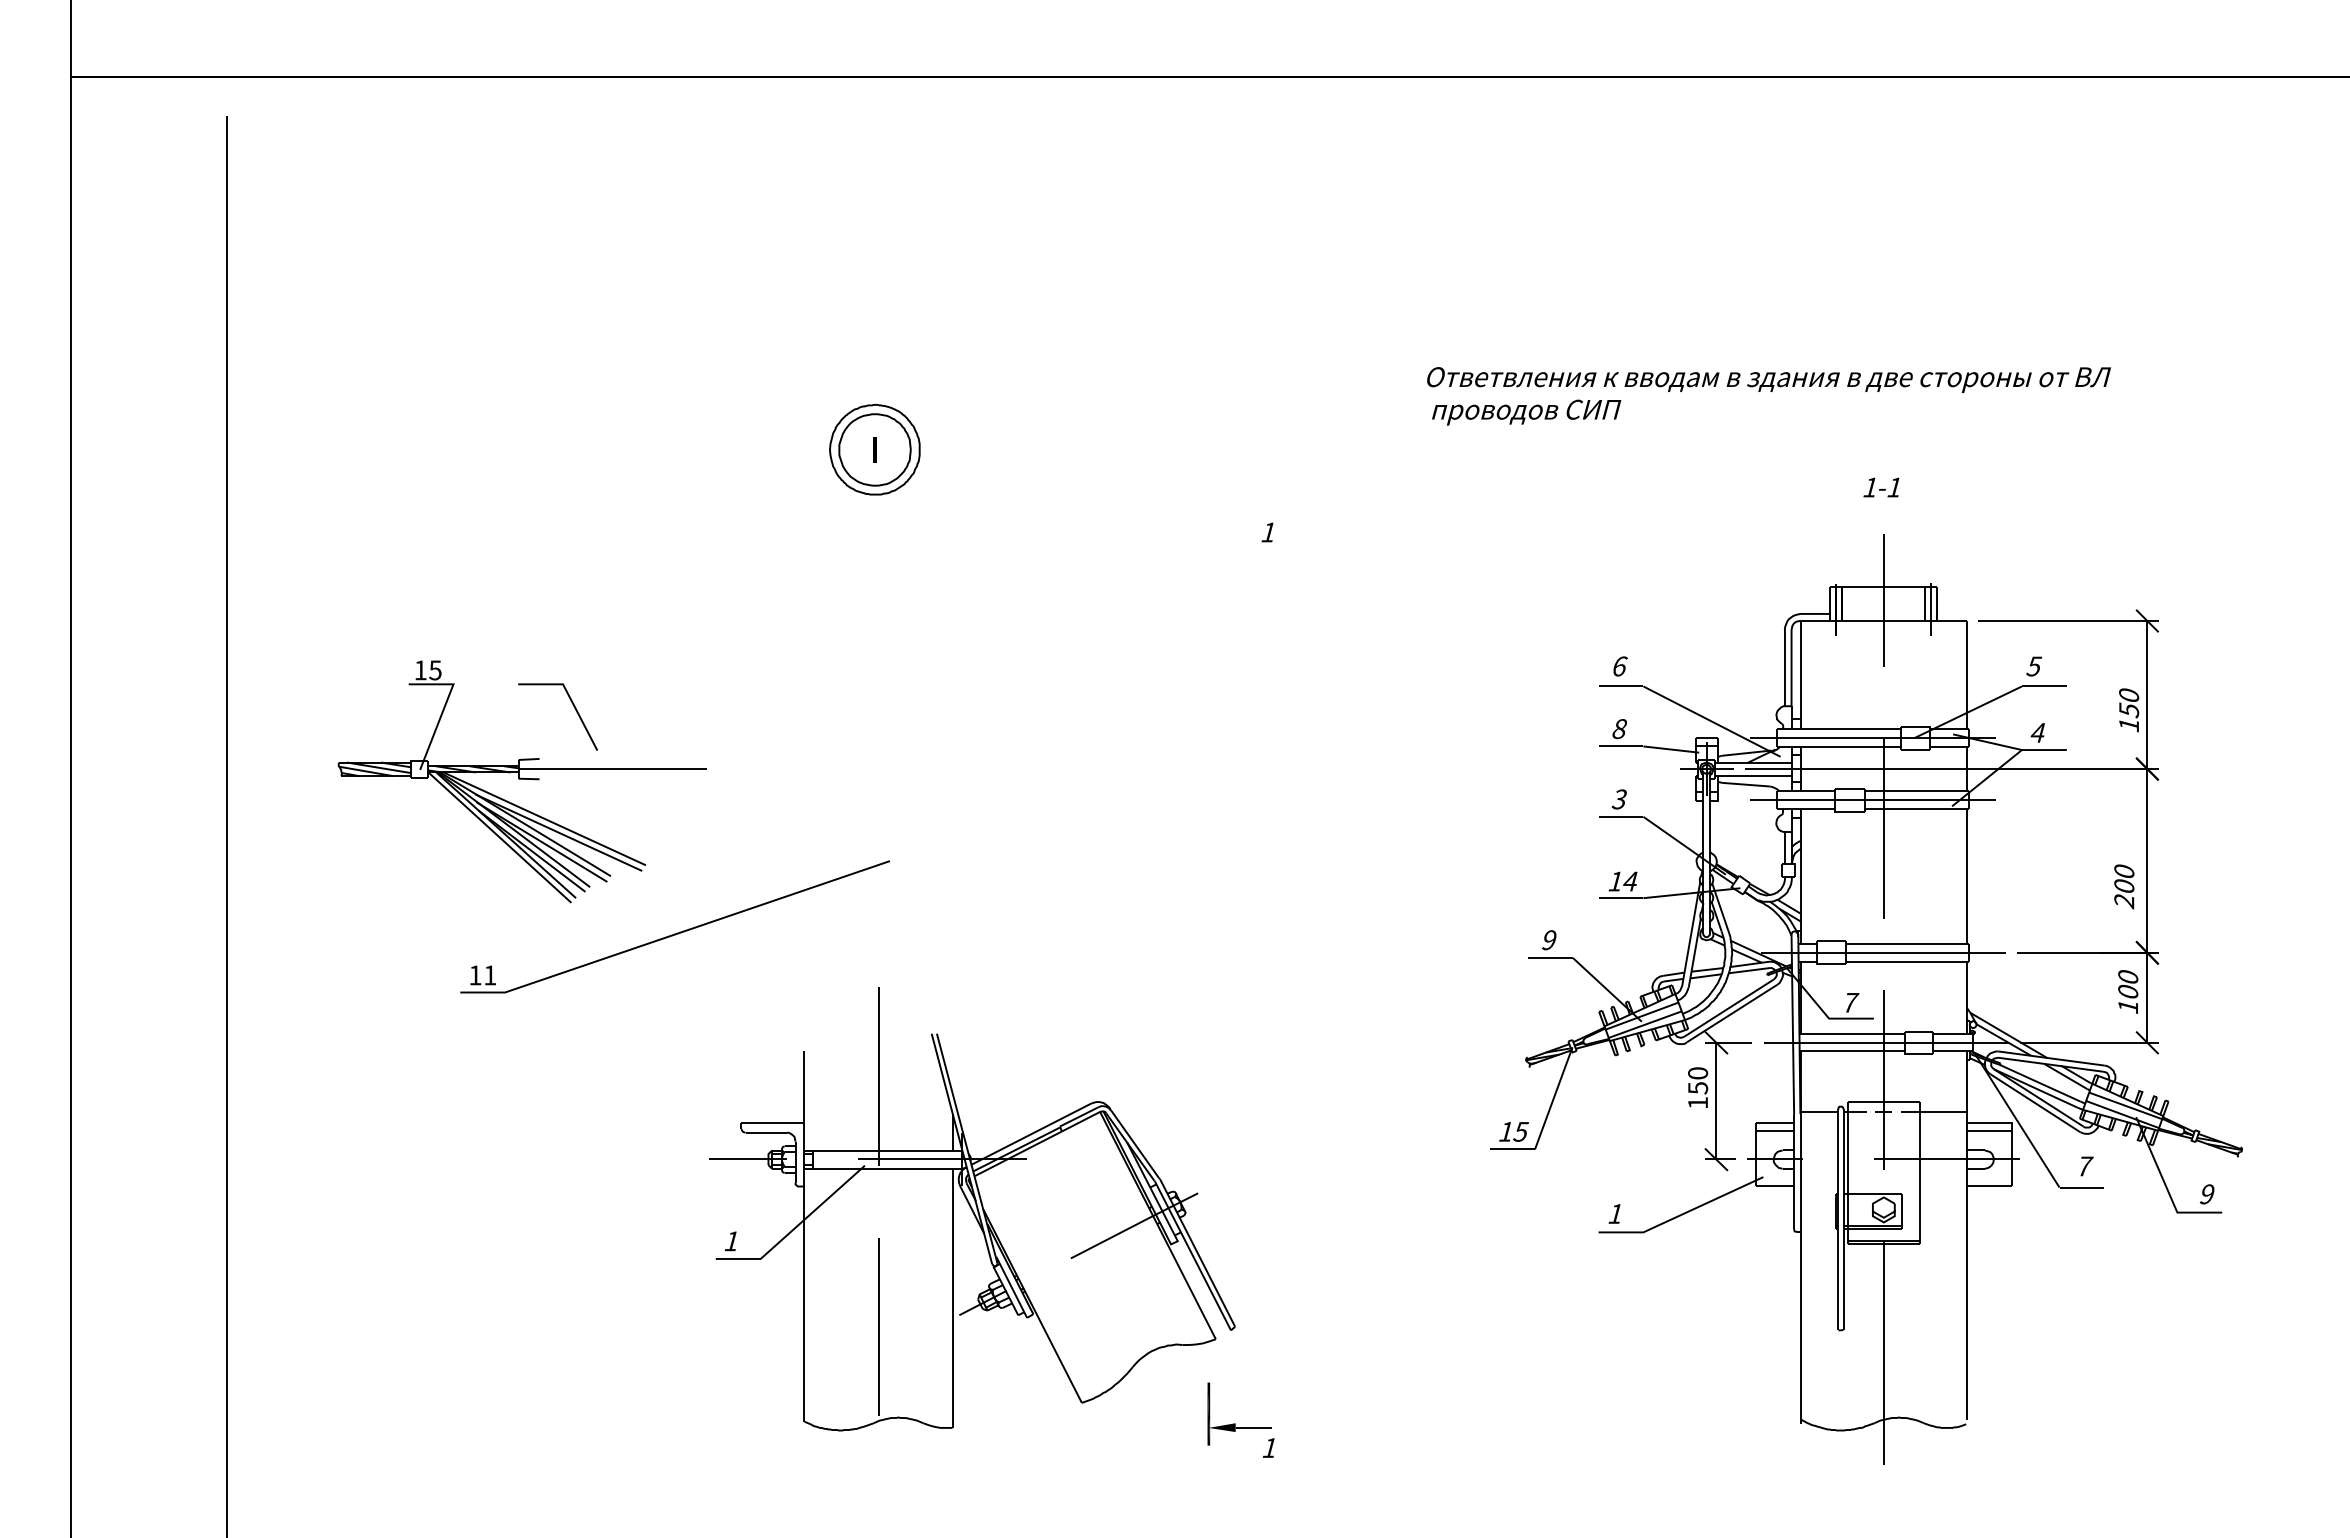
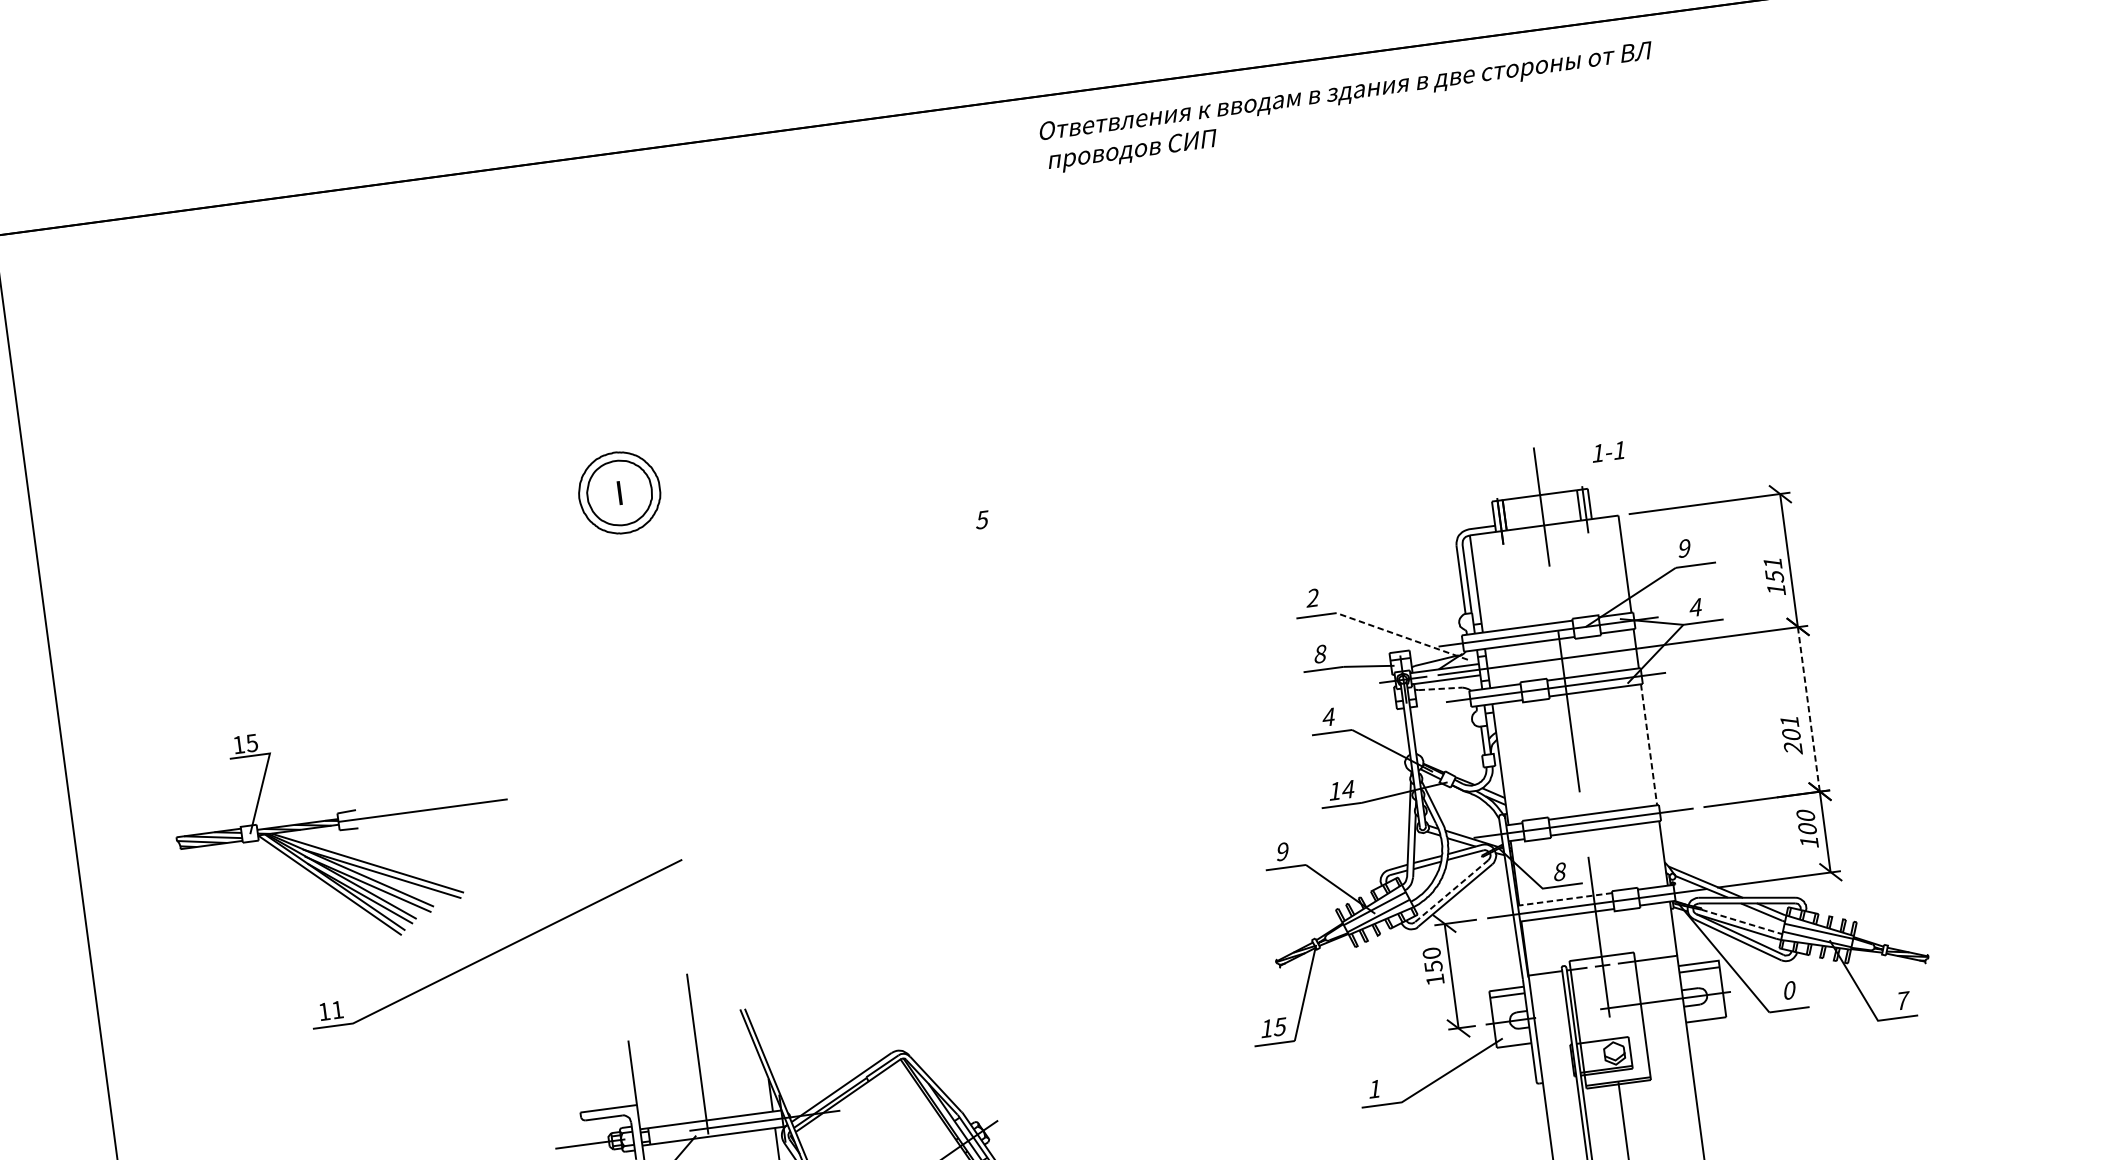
text: (1768, 396) -> (1347, 108), moved
text: (1881, 487) -> (1607, 452), moved
text: (1268, 532) -> (982, 519), 1 -> 5
text: (1619, 666) -> (1312, 598), 6 -> 2
text: (2034, 666) -> (1684, 548), 5 -> 9
text: (2129, 695) -> (1773, 563), 150 -> 151
line: (574, 708) -> (381, 760), removed
line: (1711, 721) -> (1401, 636), solid -> dashed
line: (1746, 784) -> (1440, 688), solid -> dashed
text: (1618, 799) -> (1327, 717), 3 -> 4
line: (2147, 861) -> (1809, 709), solid -> dashed
text: (2124, 871) -> (1789, 721), 200 -> 201
line: (1966, 876) -> (1648, 744), solid -> dashed
text: (1851, 1002) -> (1560, 871), 7 -> 8
line: (1728, 1008) -> (1451, 891), solid -> dashed
line: (1851, 1033) -> (1564, 899), solid -> dashed
line: (2040, 1083) -> (1739, 921), solid -> dashed
text: (2085, 1166) -> (1790, 990), 7 -> 0
text: (2207, 1194) -> (1902, 1000), 9 -> 7

